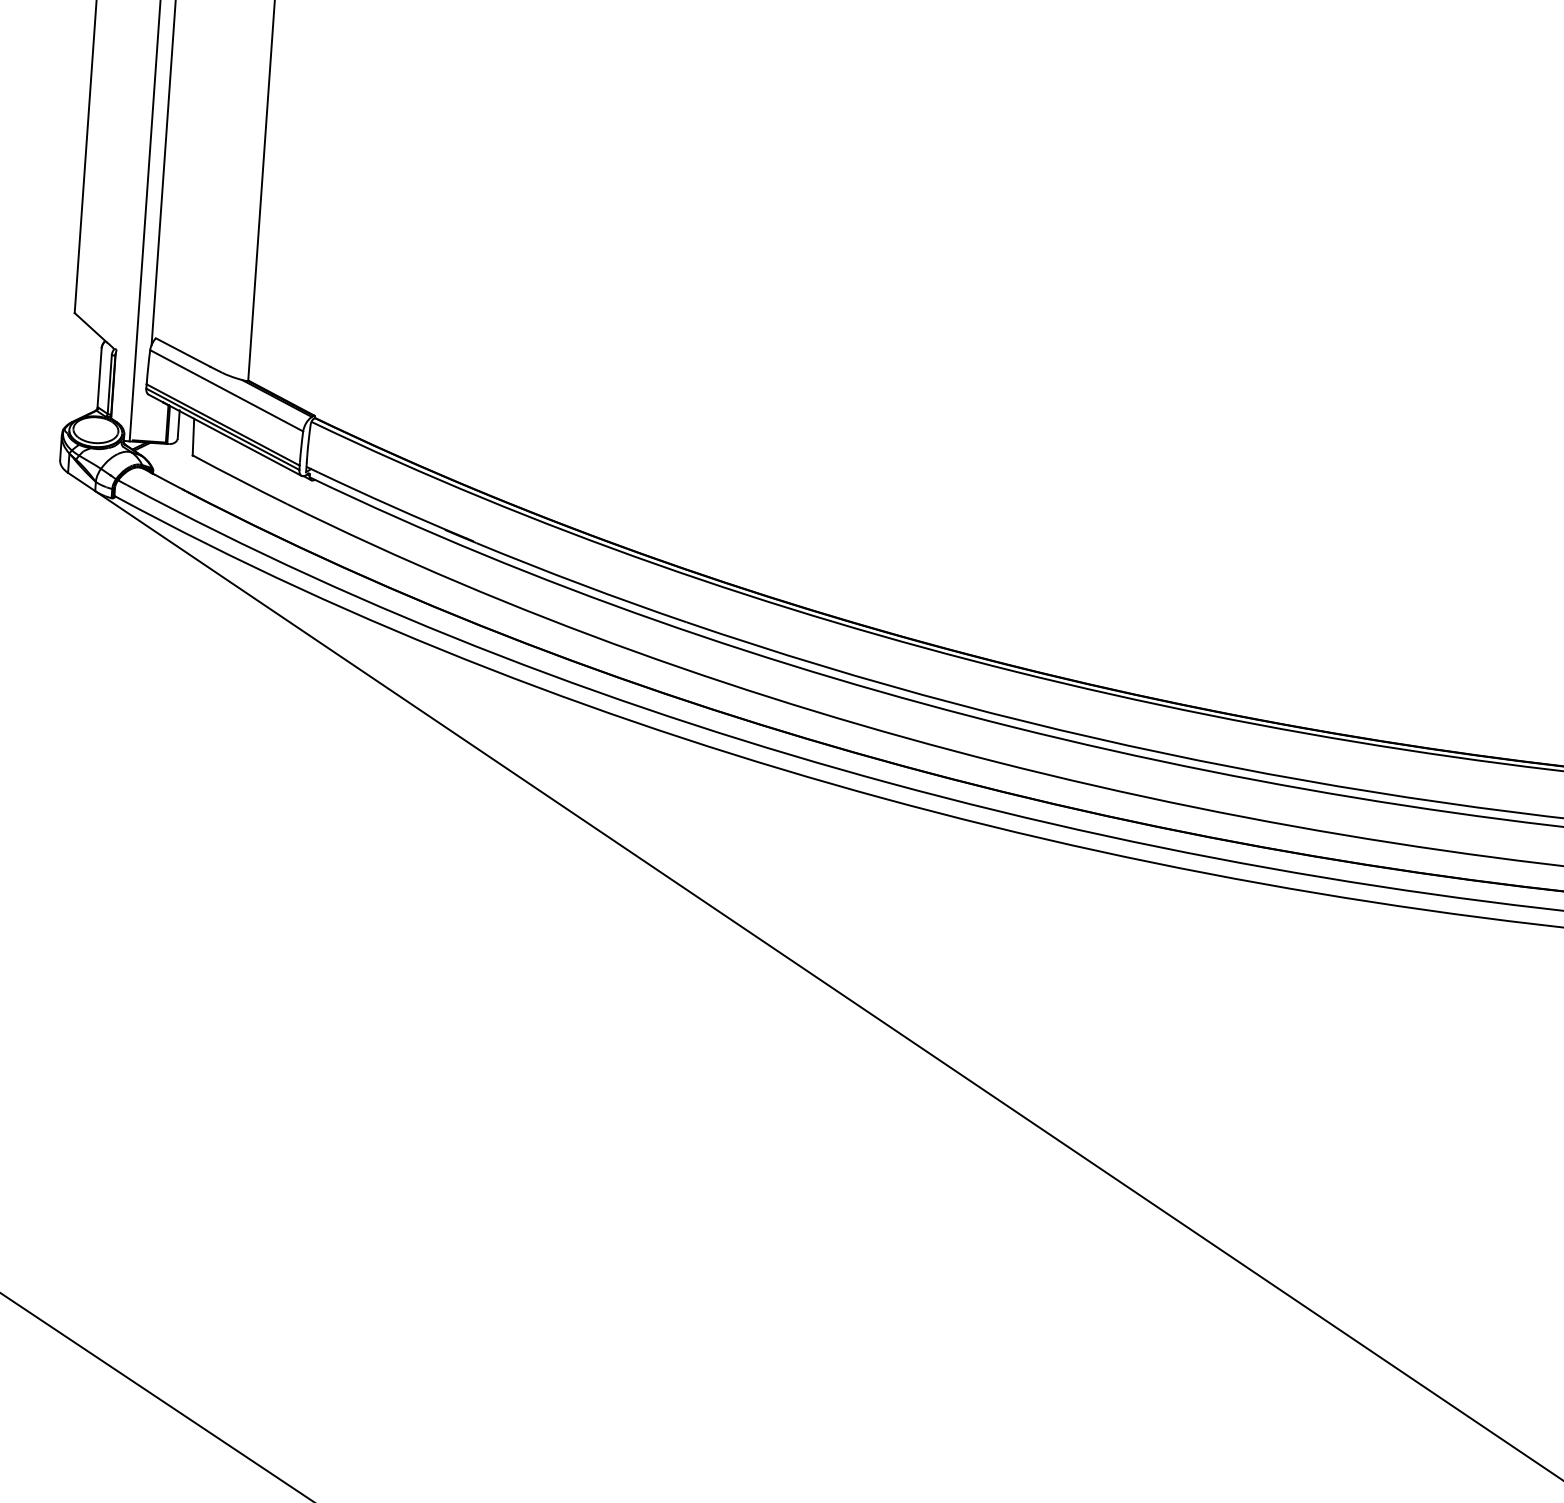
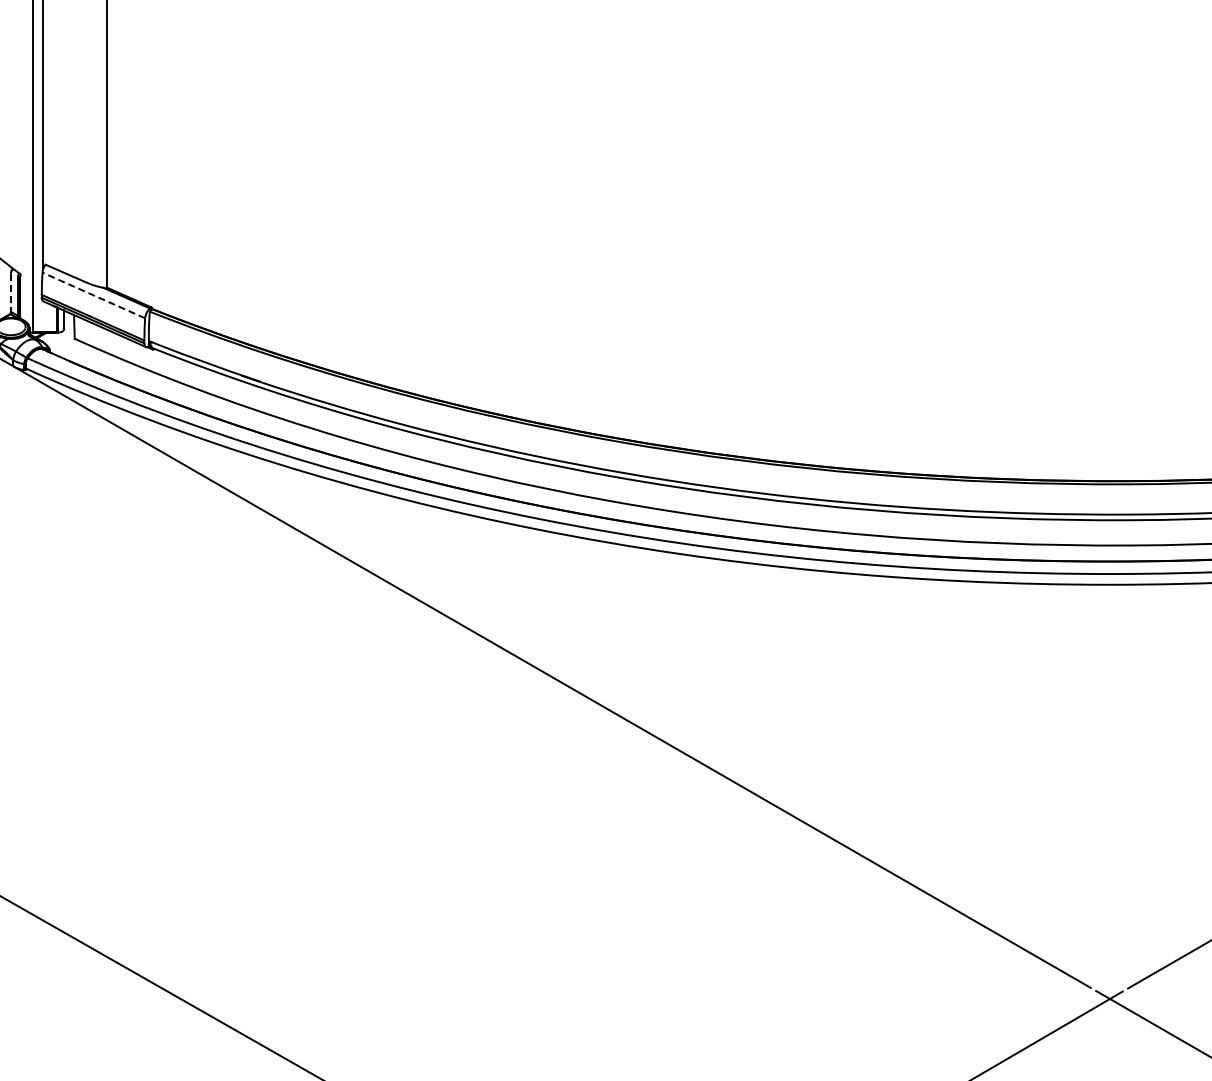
line: (100, 378) -> (11, 293), solid -> dashed
line: (226, 390) -> (93, 295), solid -> dashed

